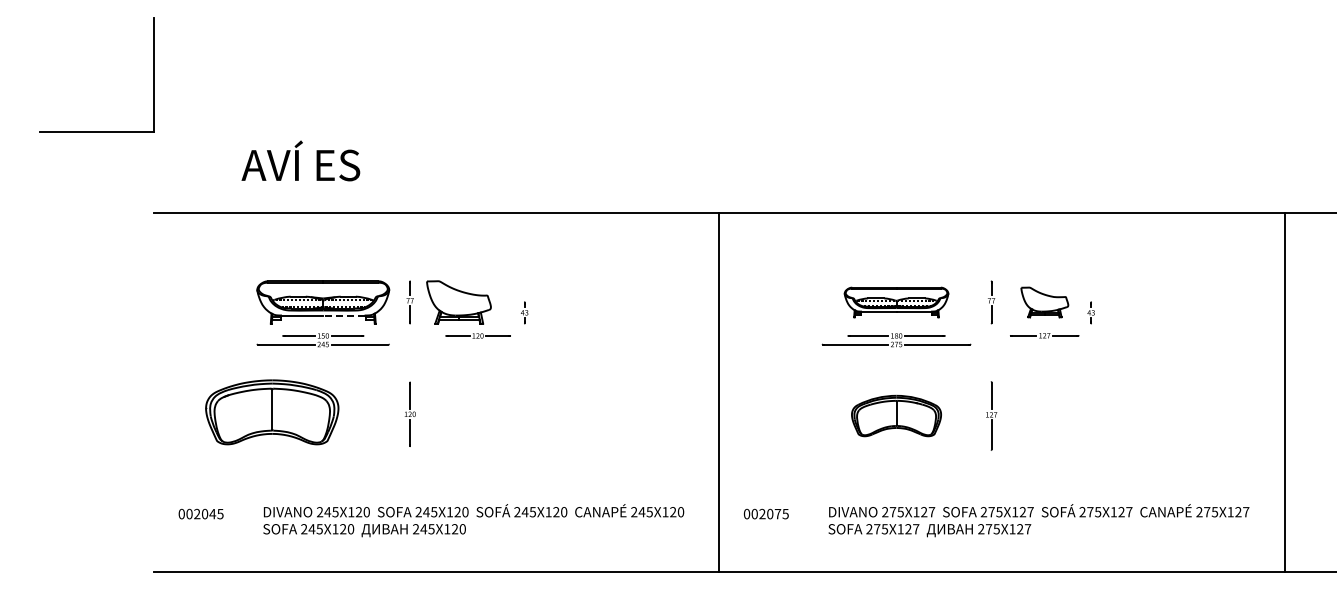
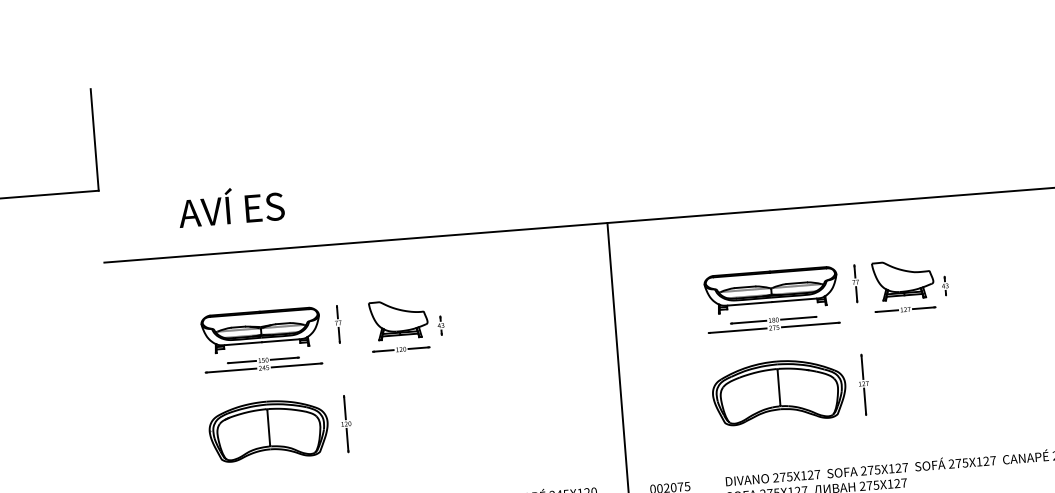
part: (458, 302) -> (398, 319), moved
part: (896, 302) -> (771, 290), size x1.43
part: (1044, 302) -> (903, 280), size x1.43
line: (343, 315) -> (279, 340), dashed -> solid
part: (272, 412) -> (269, 430), moved
part: (896, 415) -> (779, 391), size x1.67

